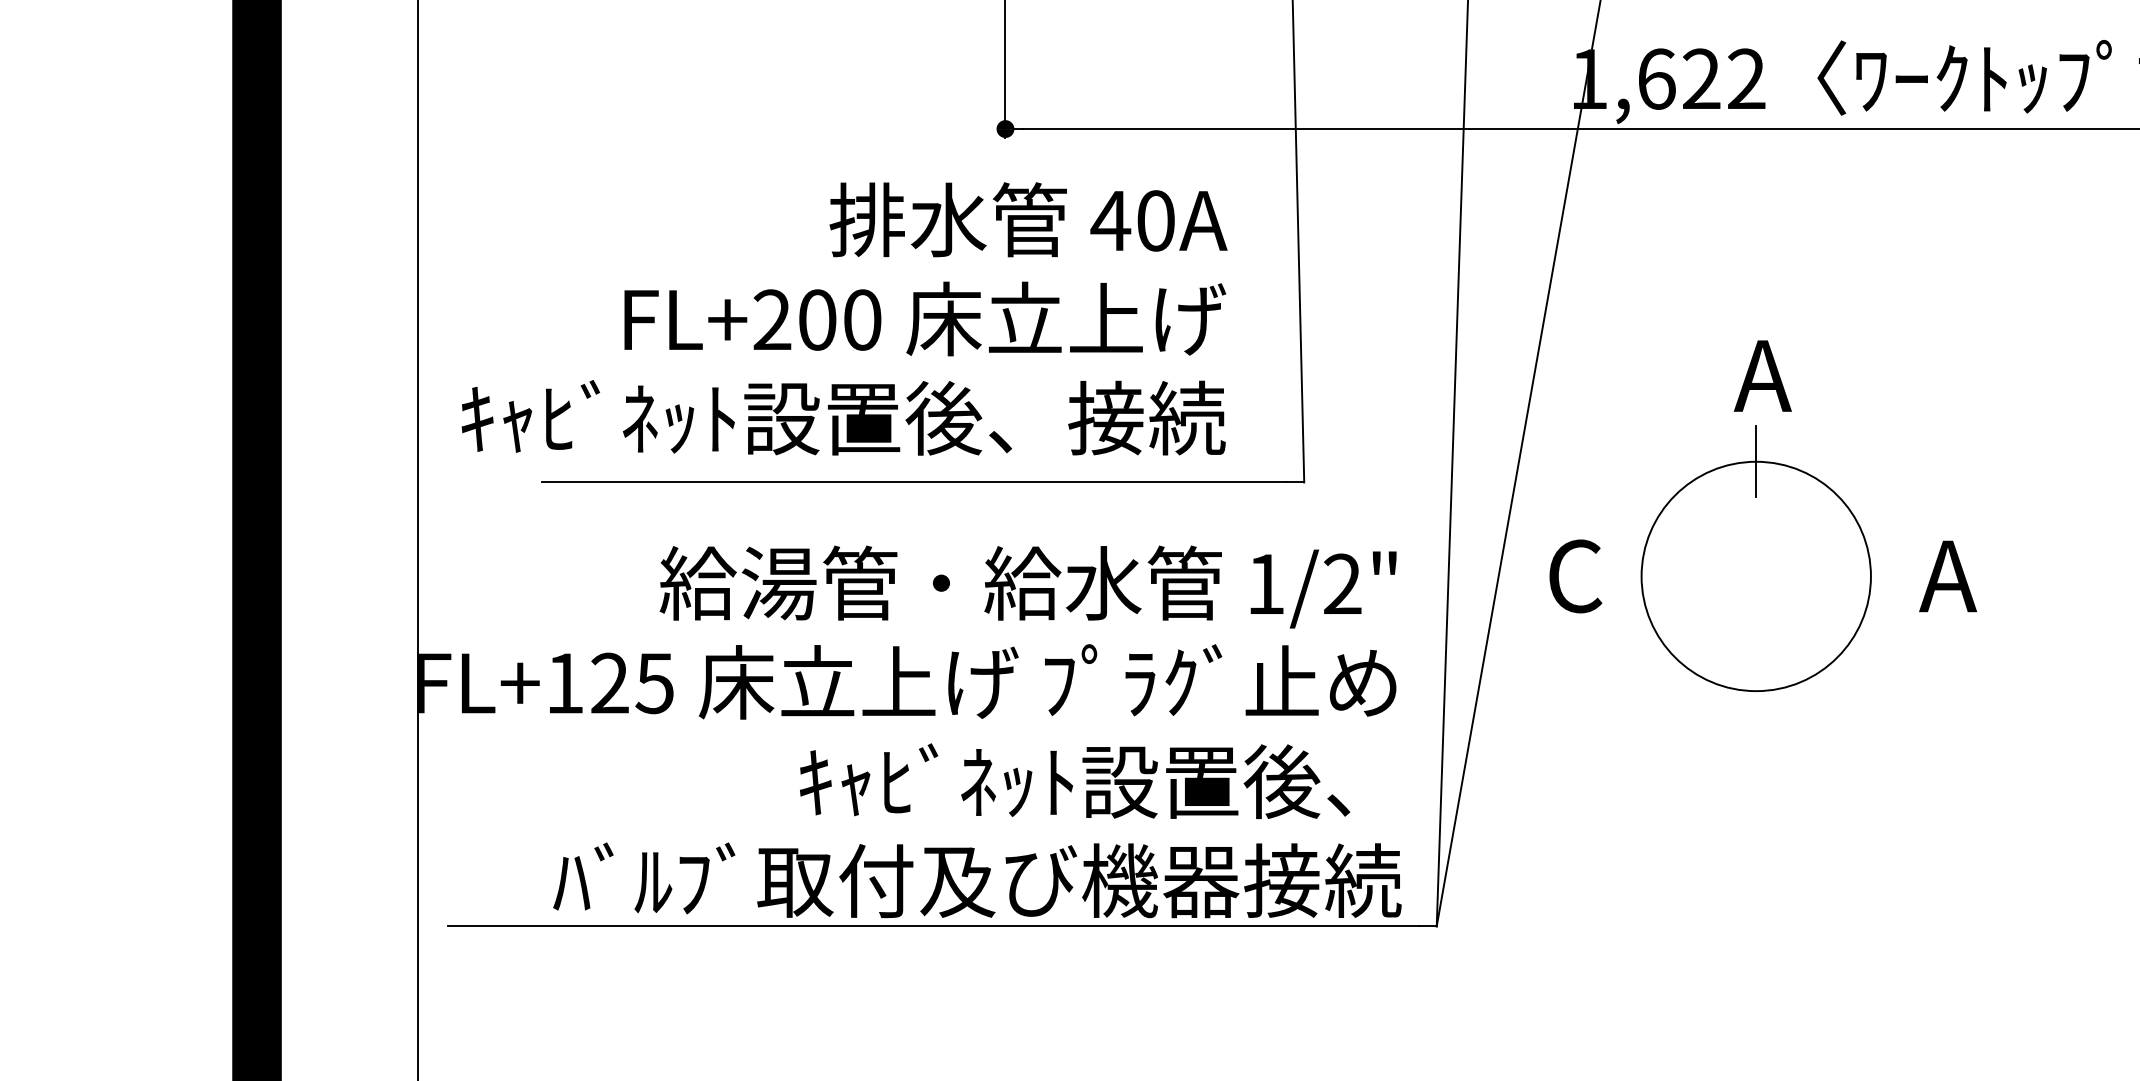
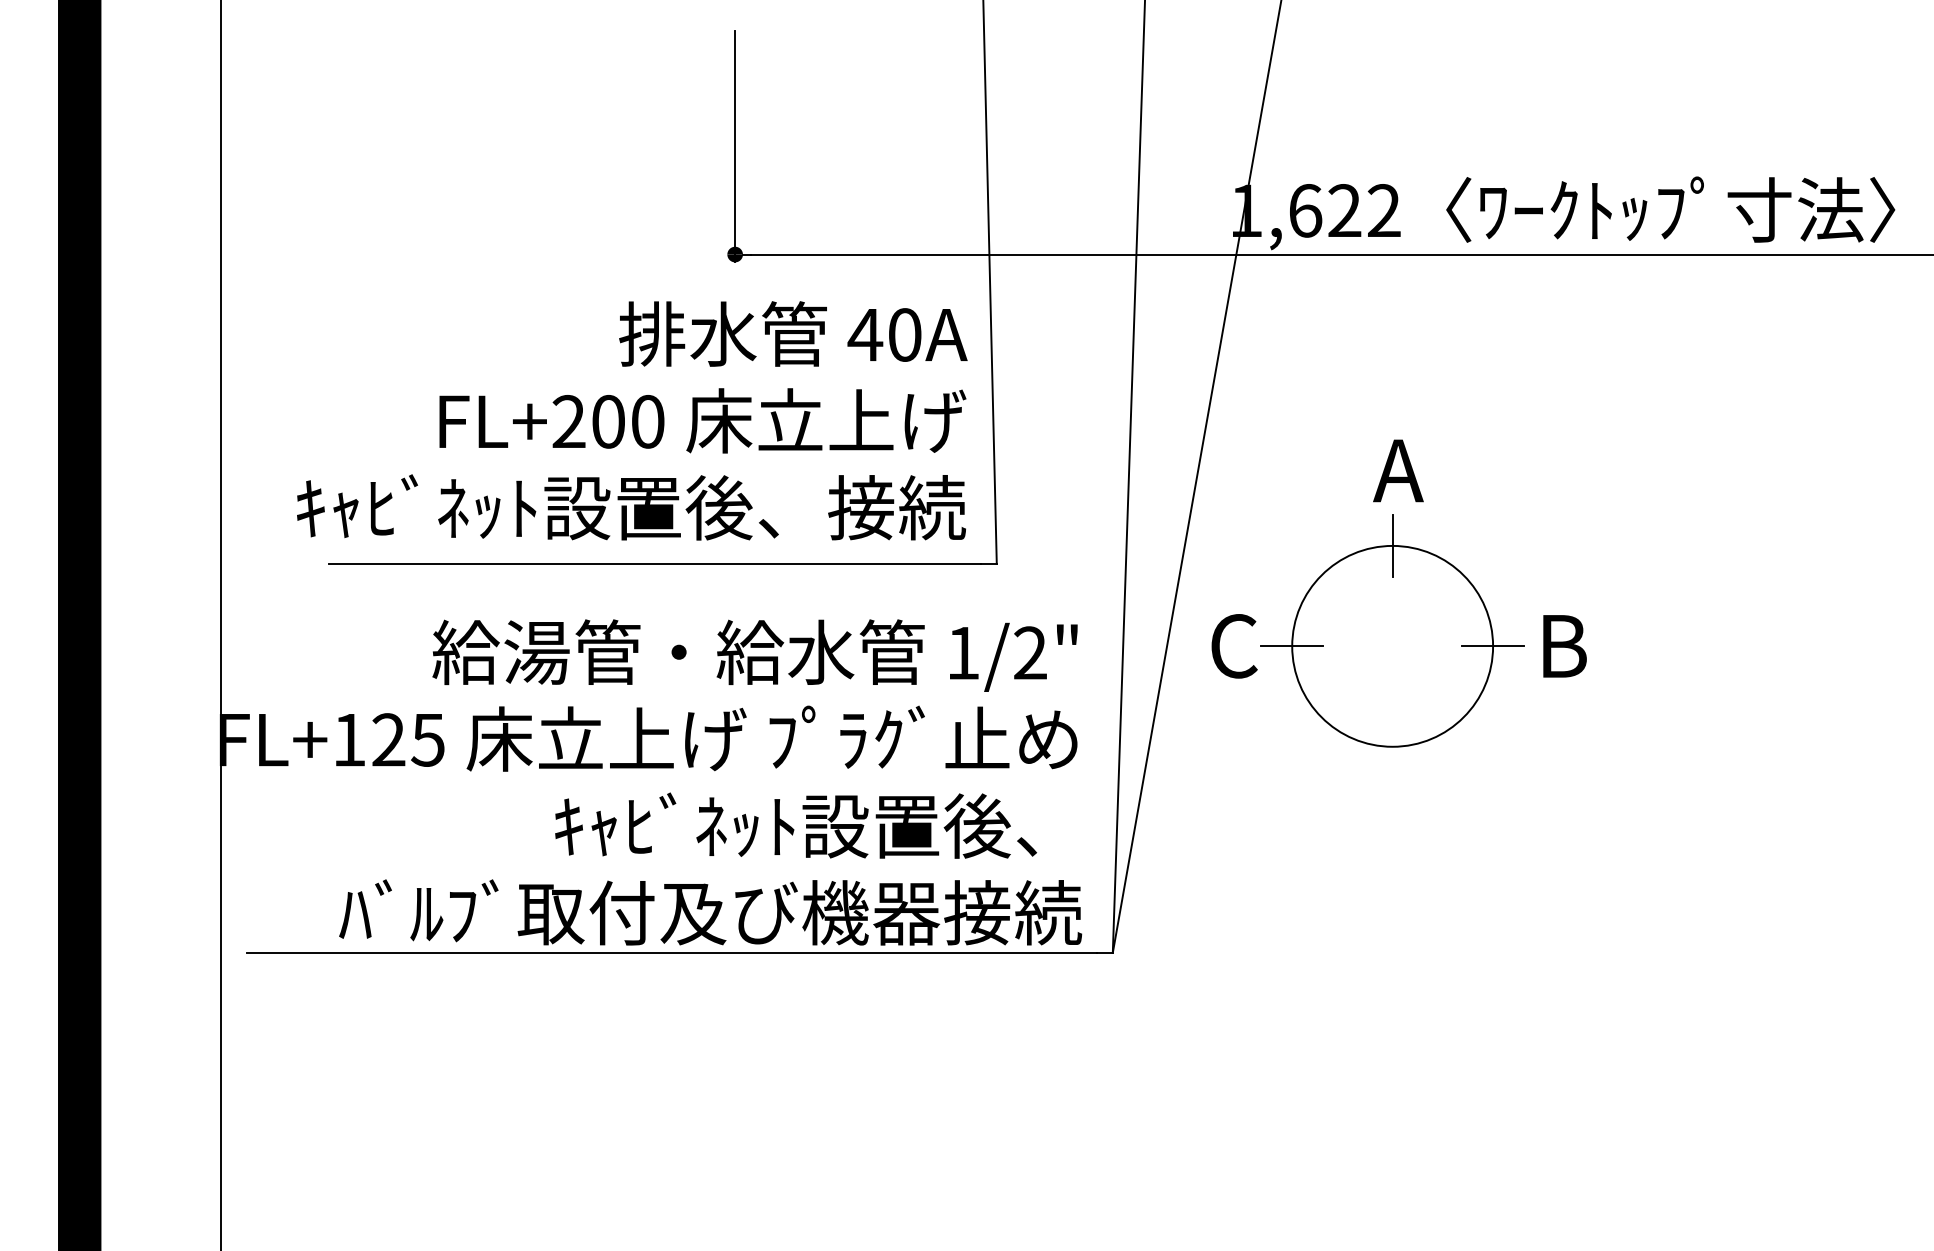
text: (844, 318) -> (632, 420), moved
line: (1640, 576) -> (1291, 646), added
line: (1870, 576) -> (1492, 646), added
text: (1947, 576) -> (1560, 646), A -> B

